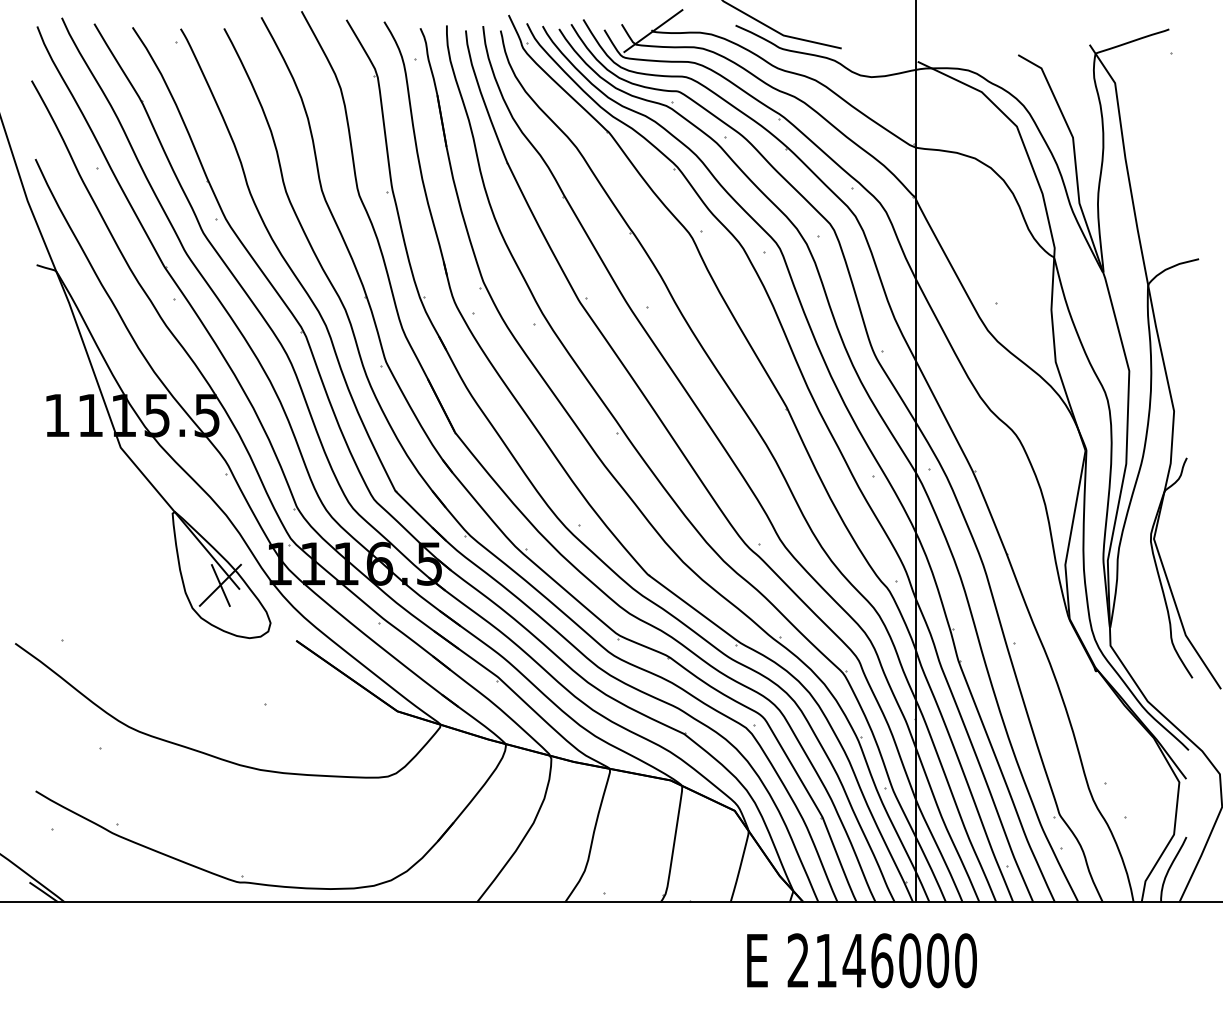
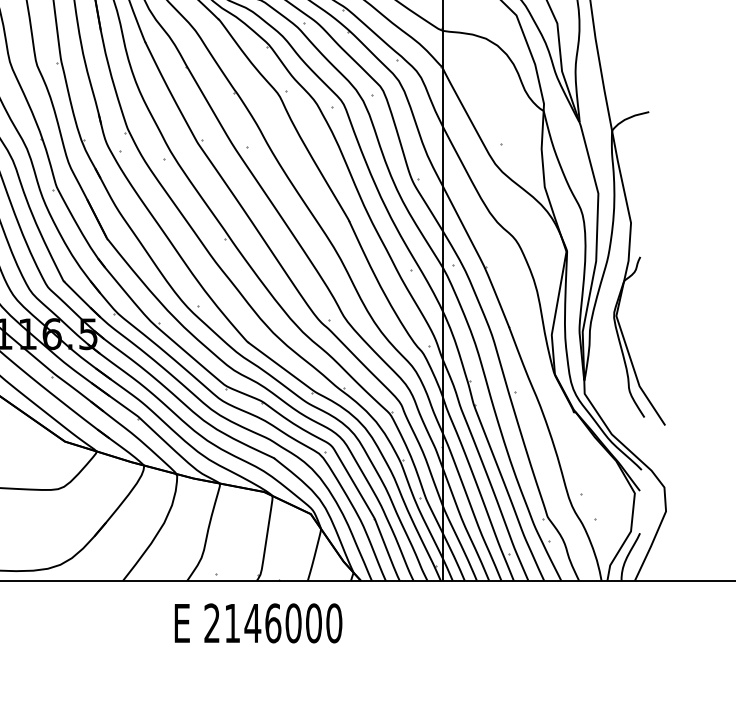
text: (861, 960) -> (258, 623), moved

